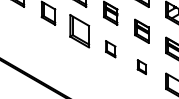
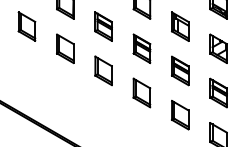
part: (79, 30) -> (103, 70), size x0.71
part: (110, 48) -> (141, 92), size x1.43
part: (142, 66) -> (180, 114), size x1.67

